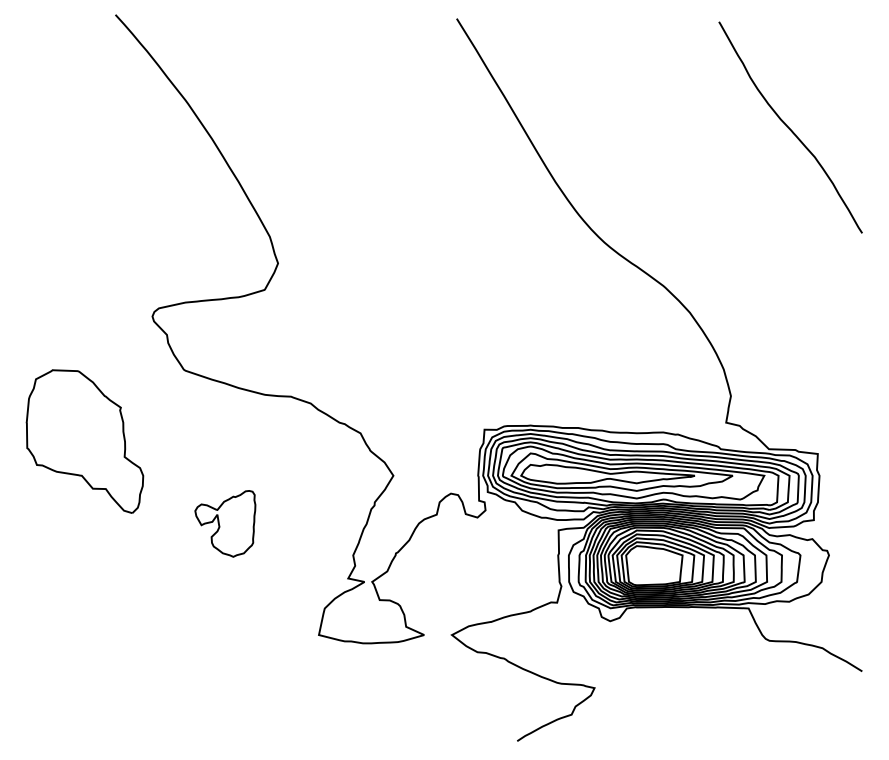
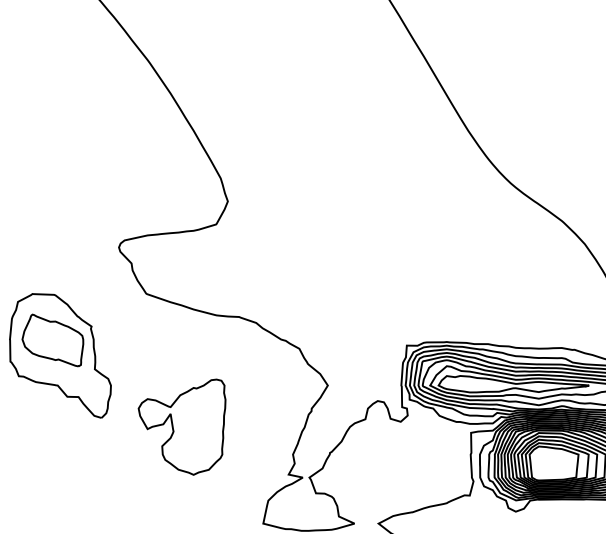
part: (76, 423) -> (53, 340), added
part: (225, 523) -> (182, 426), size x1.67

